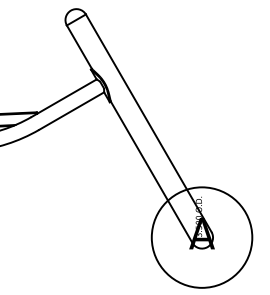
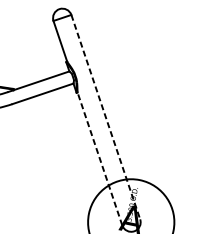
line: (148, 123) -> (105, 117), solid -> dashed
line: (151, 172) -> (99, 159), solid -> dashed

